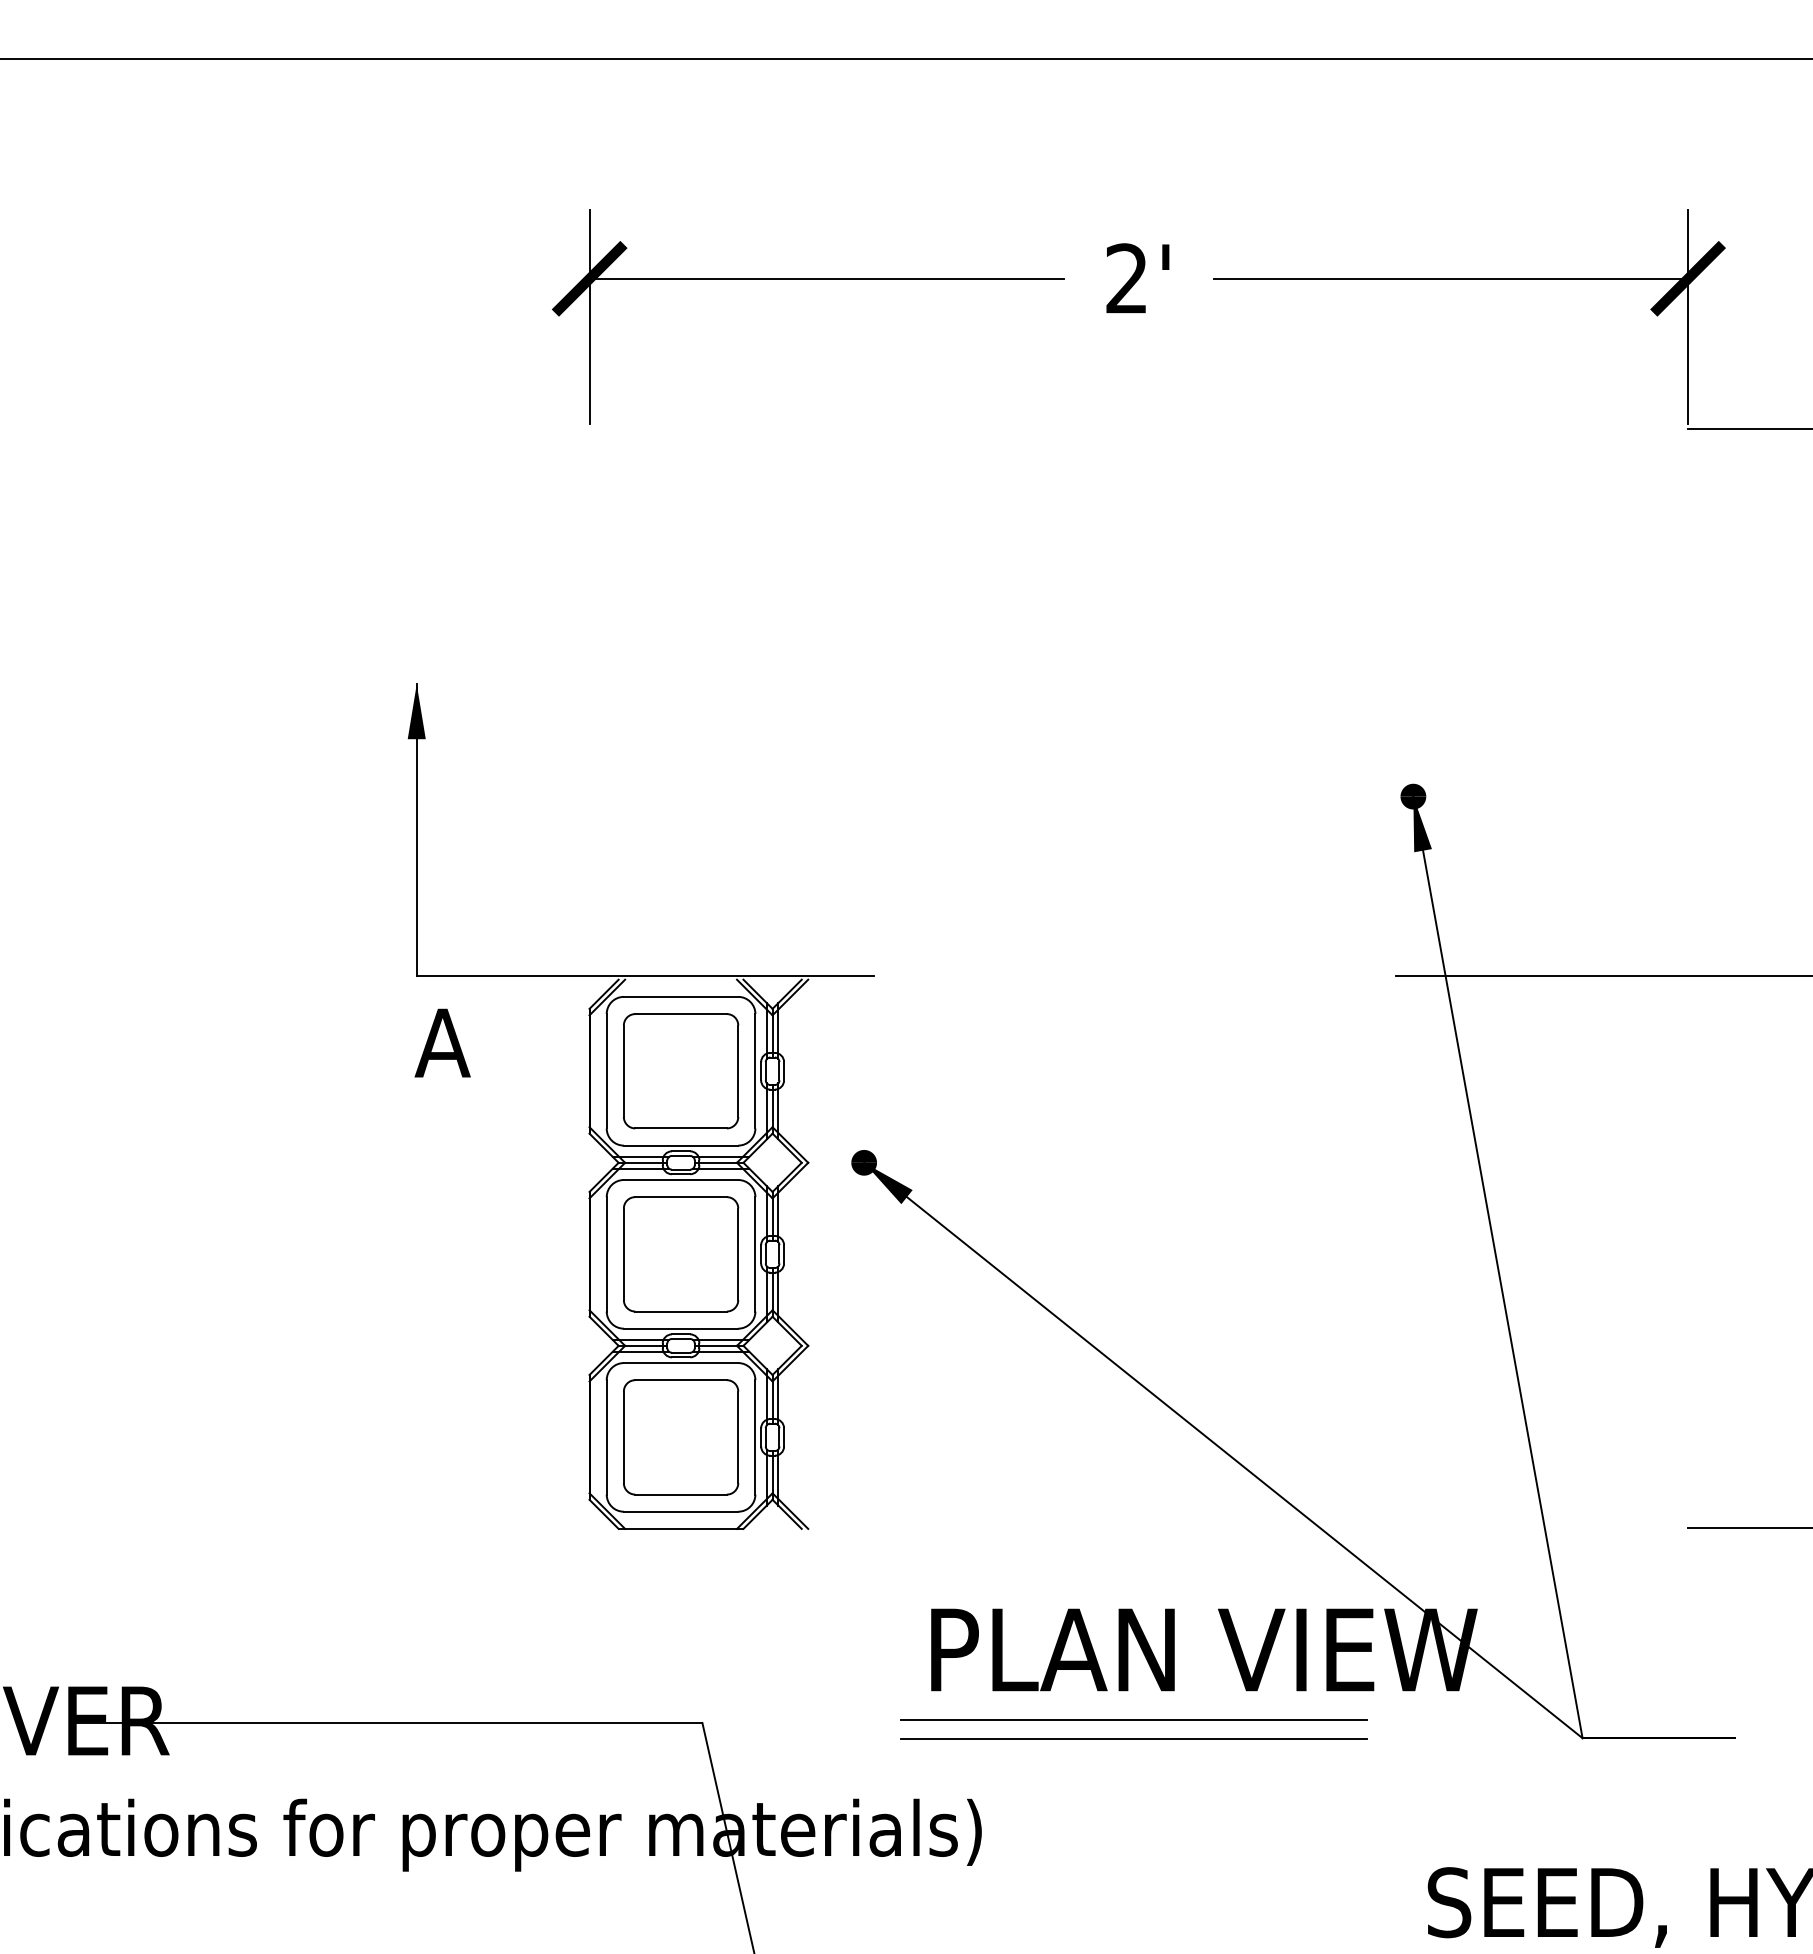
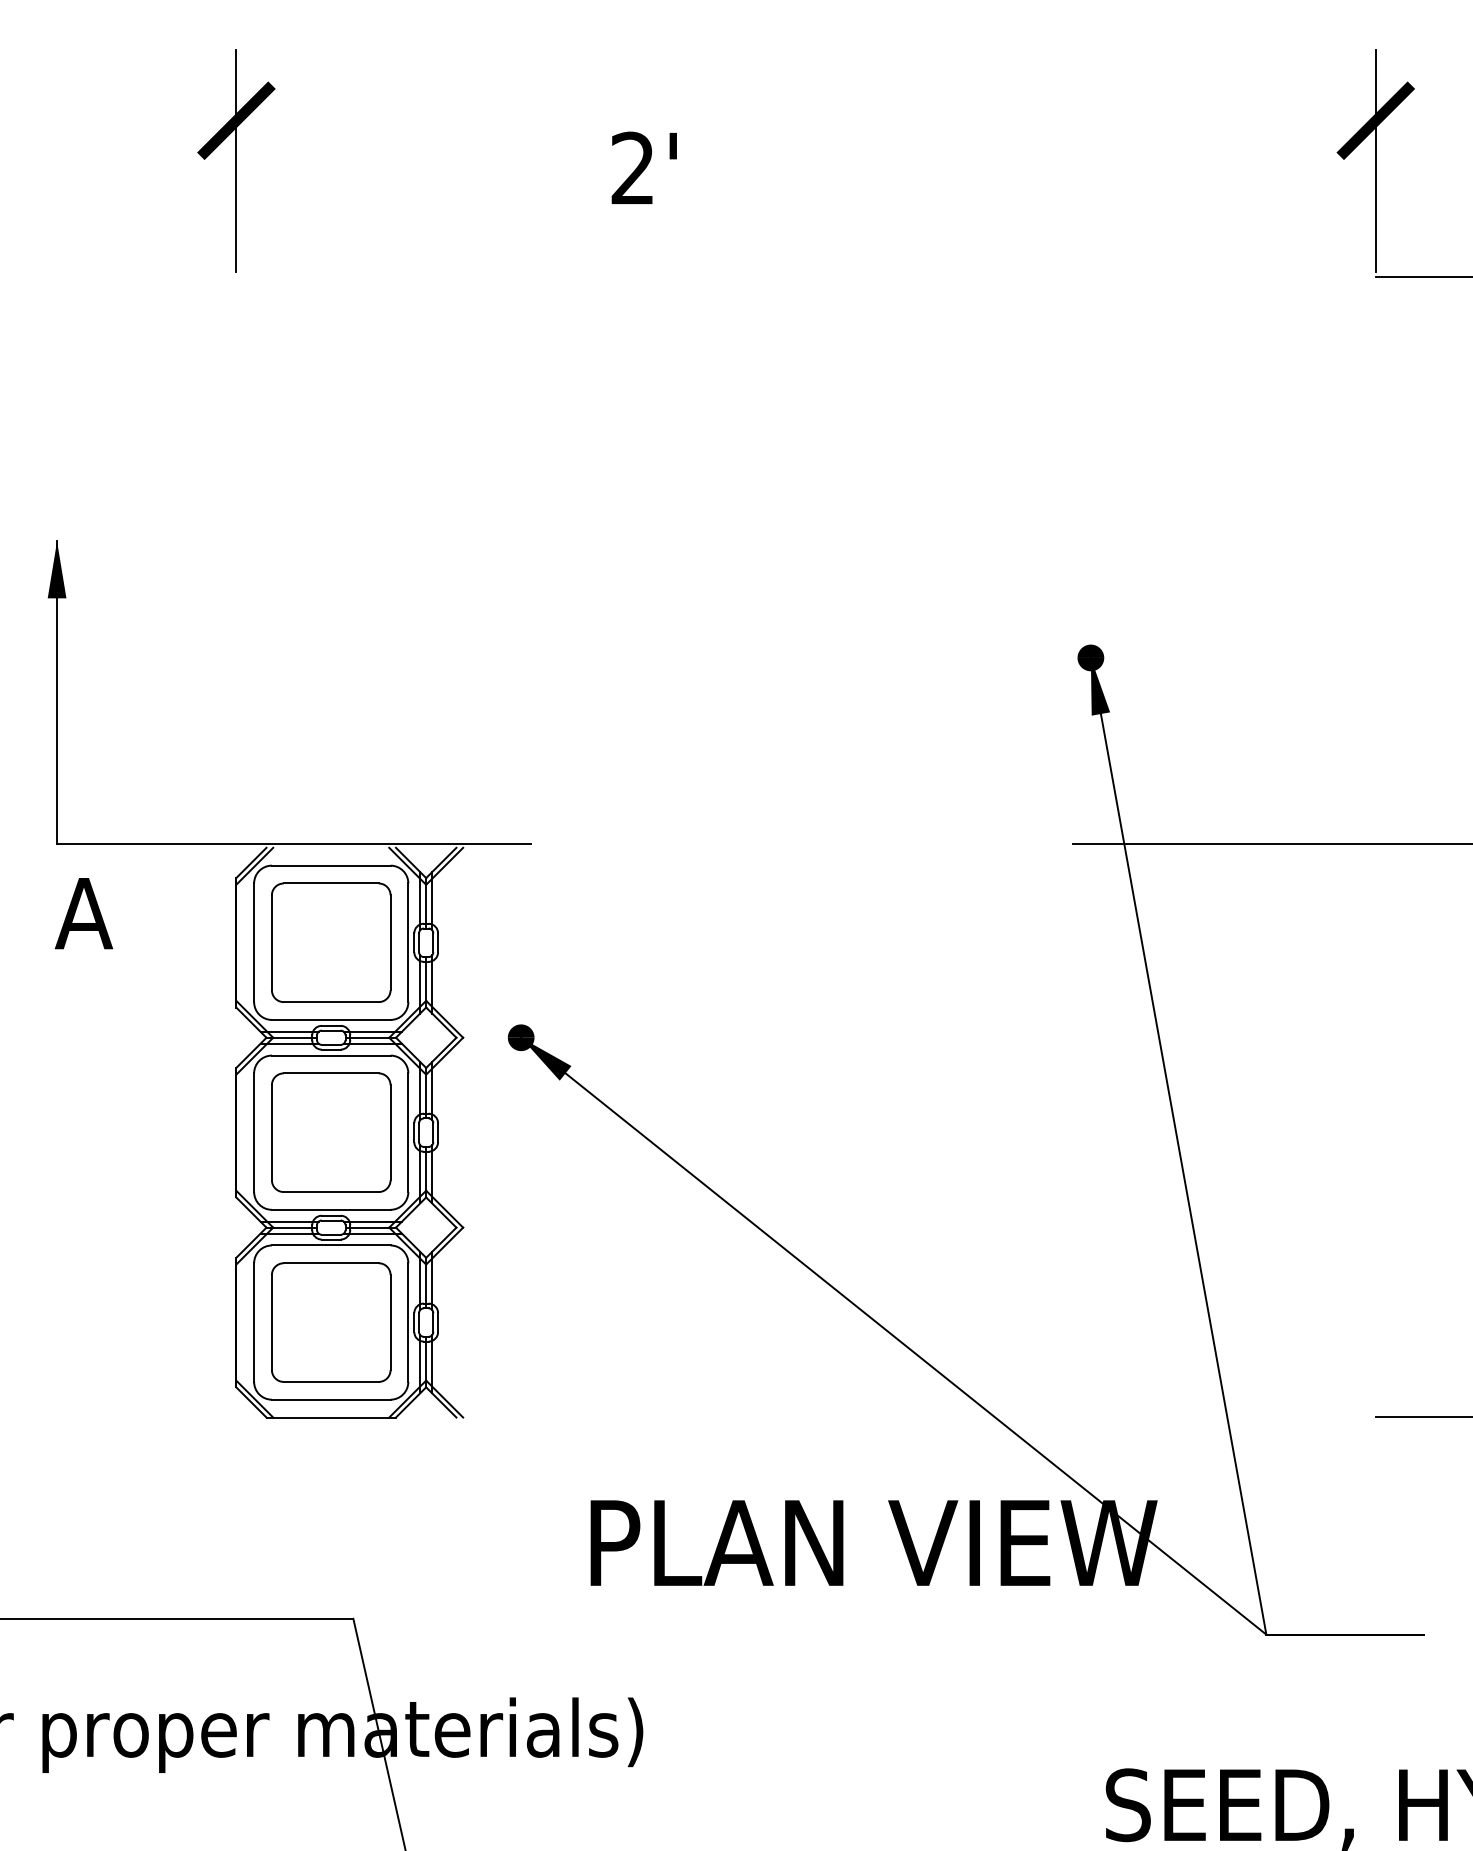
text: (1137, 277) -> (643, 167), moved
line: (826, 278) -> (482, 120), removed
line: (1451, 278) -> (1130, 120), removed
line: (1133, 1719) -> (800, 1615), removed
line: (1133, 1739) -> (800, 1635), removed

